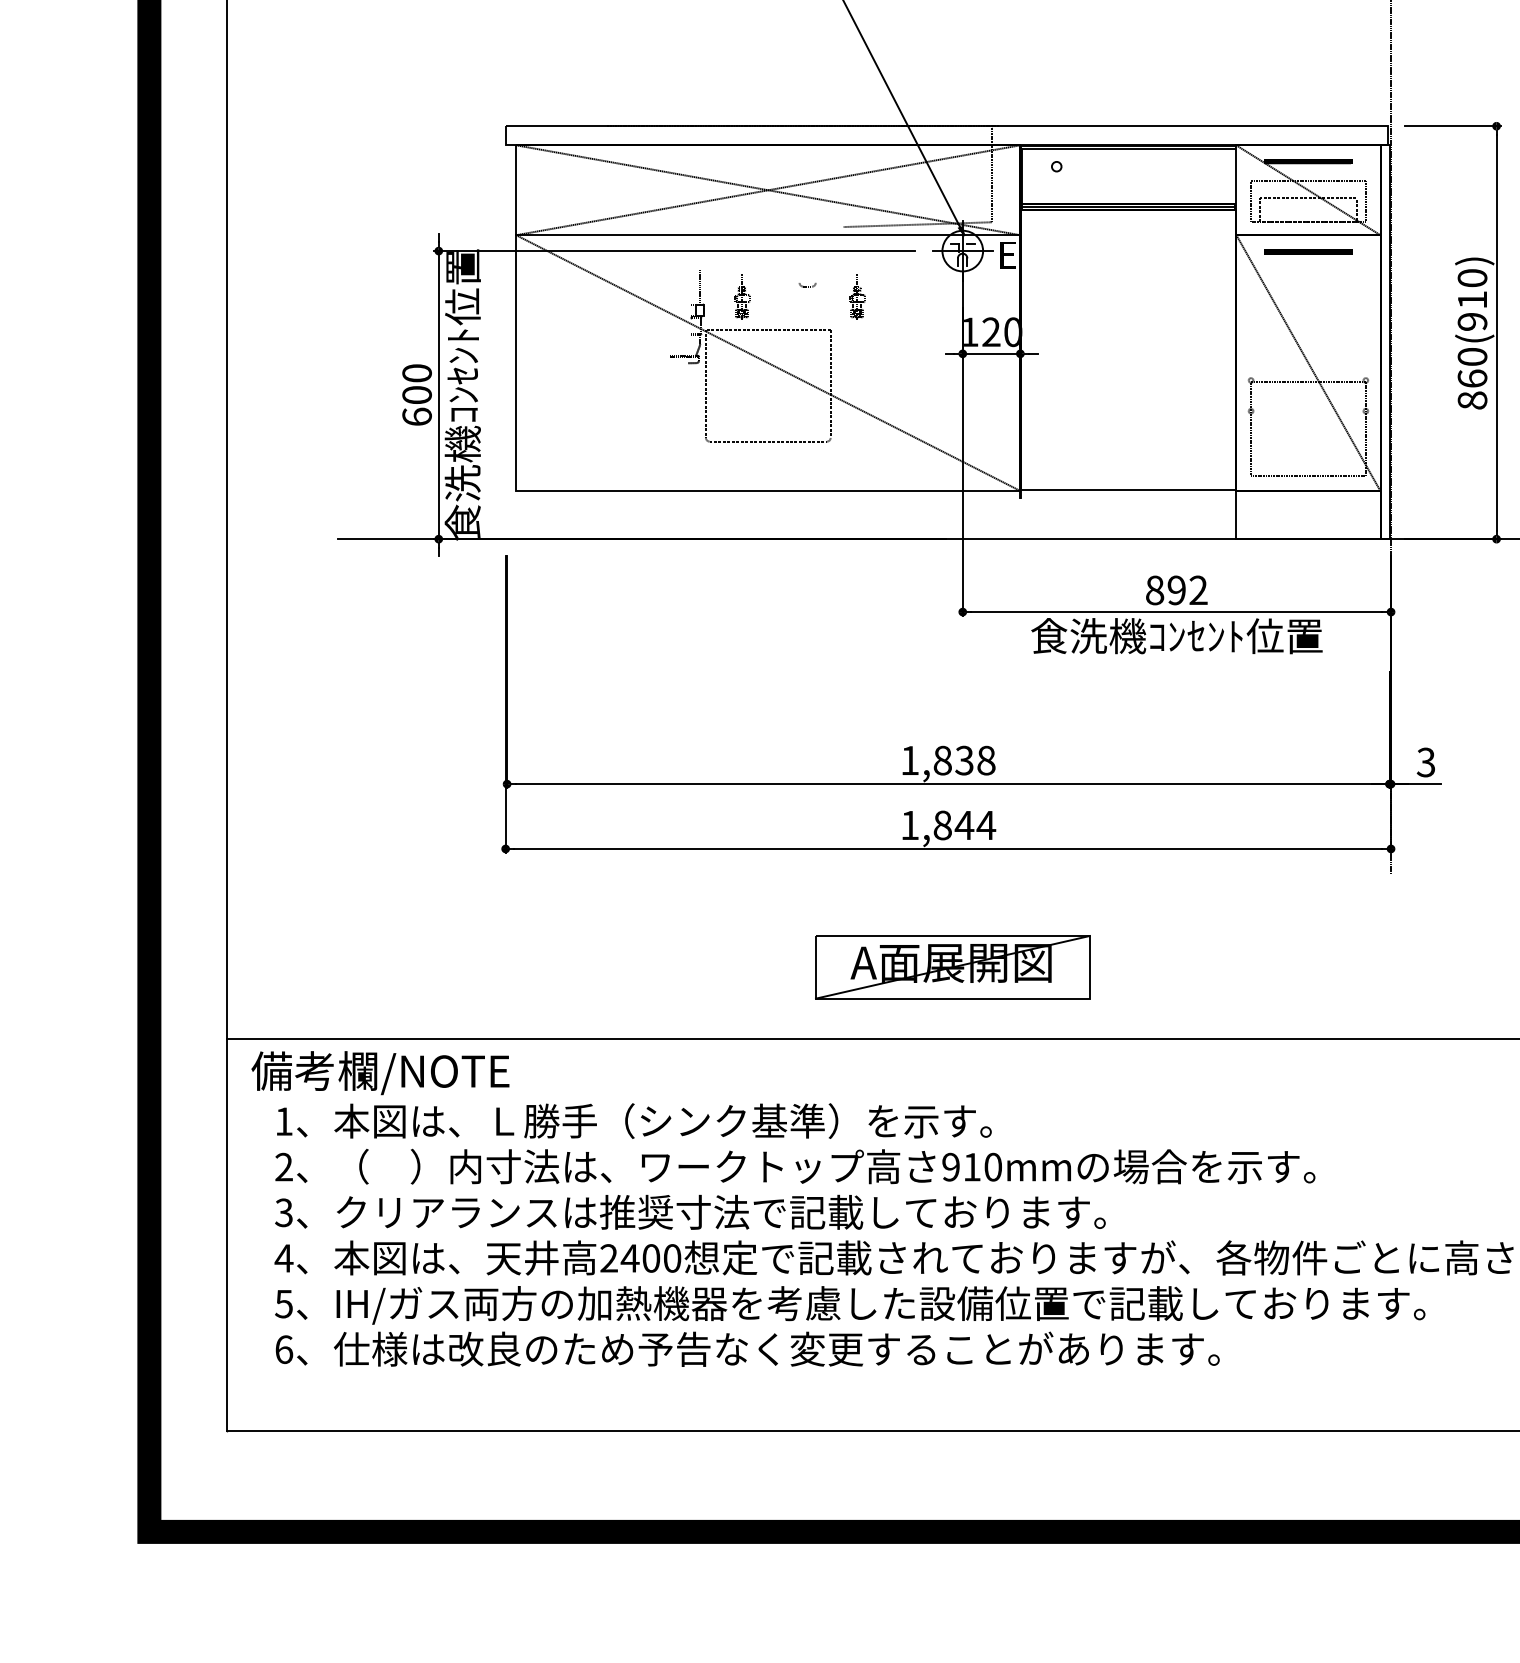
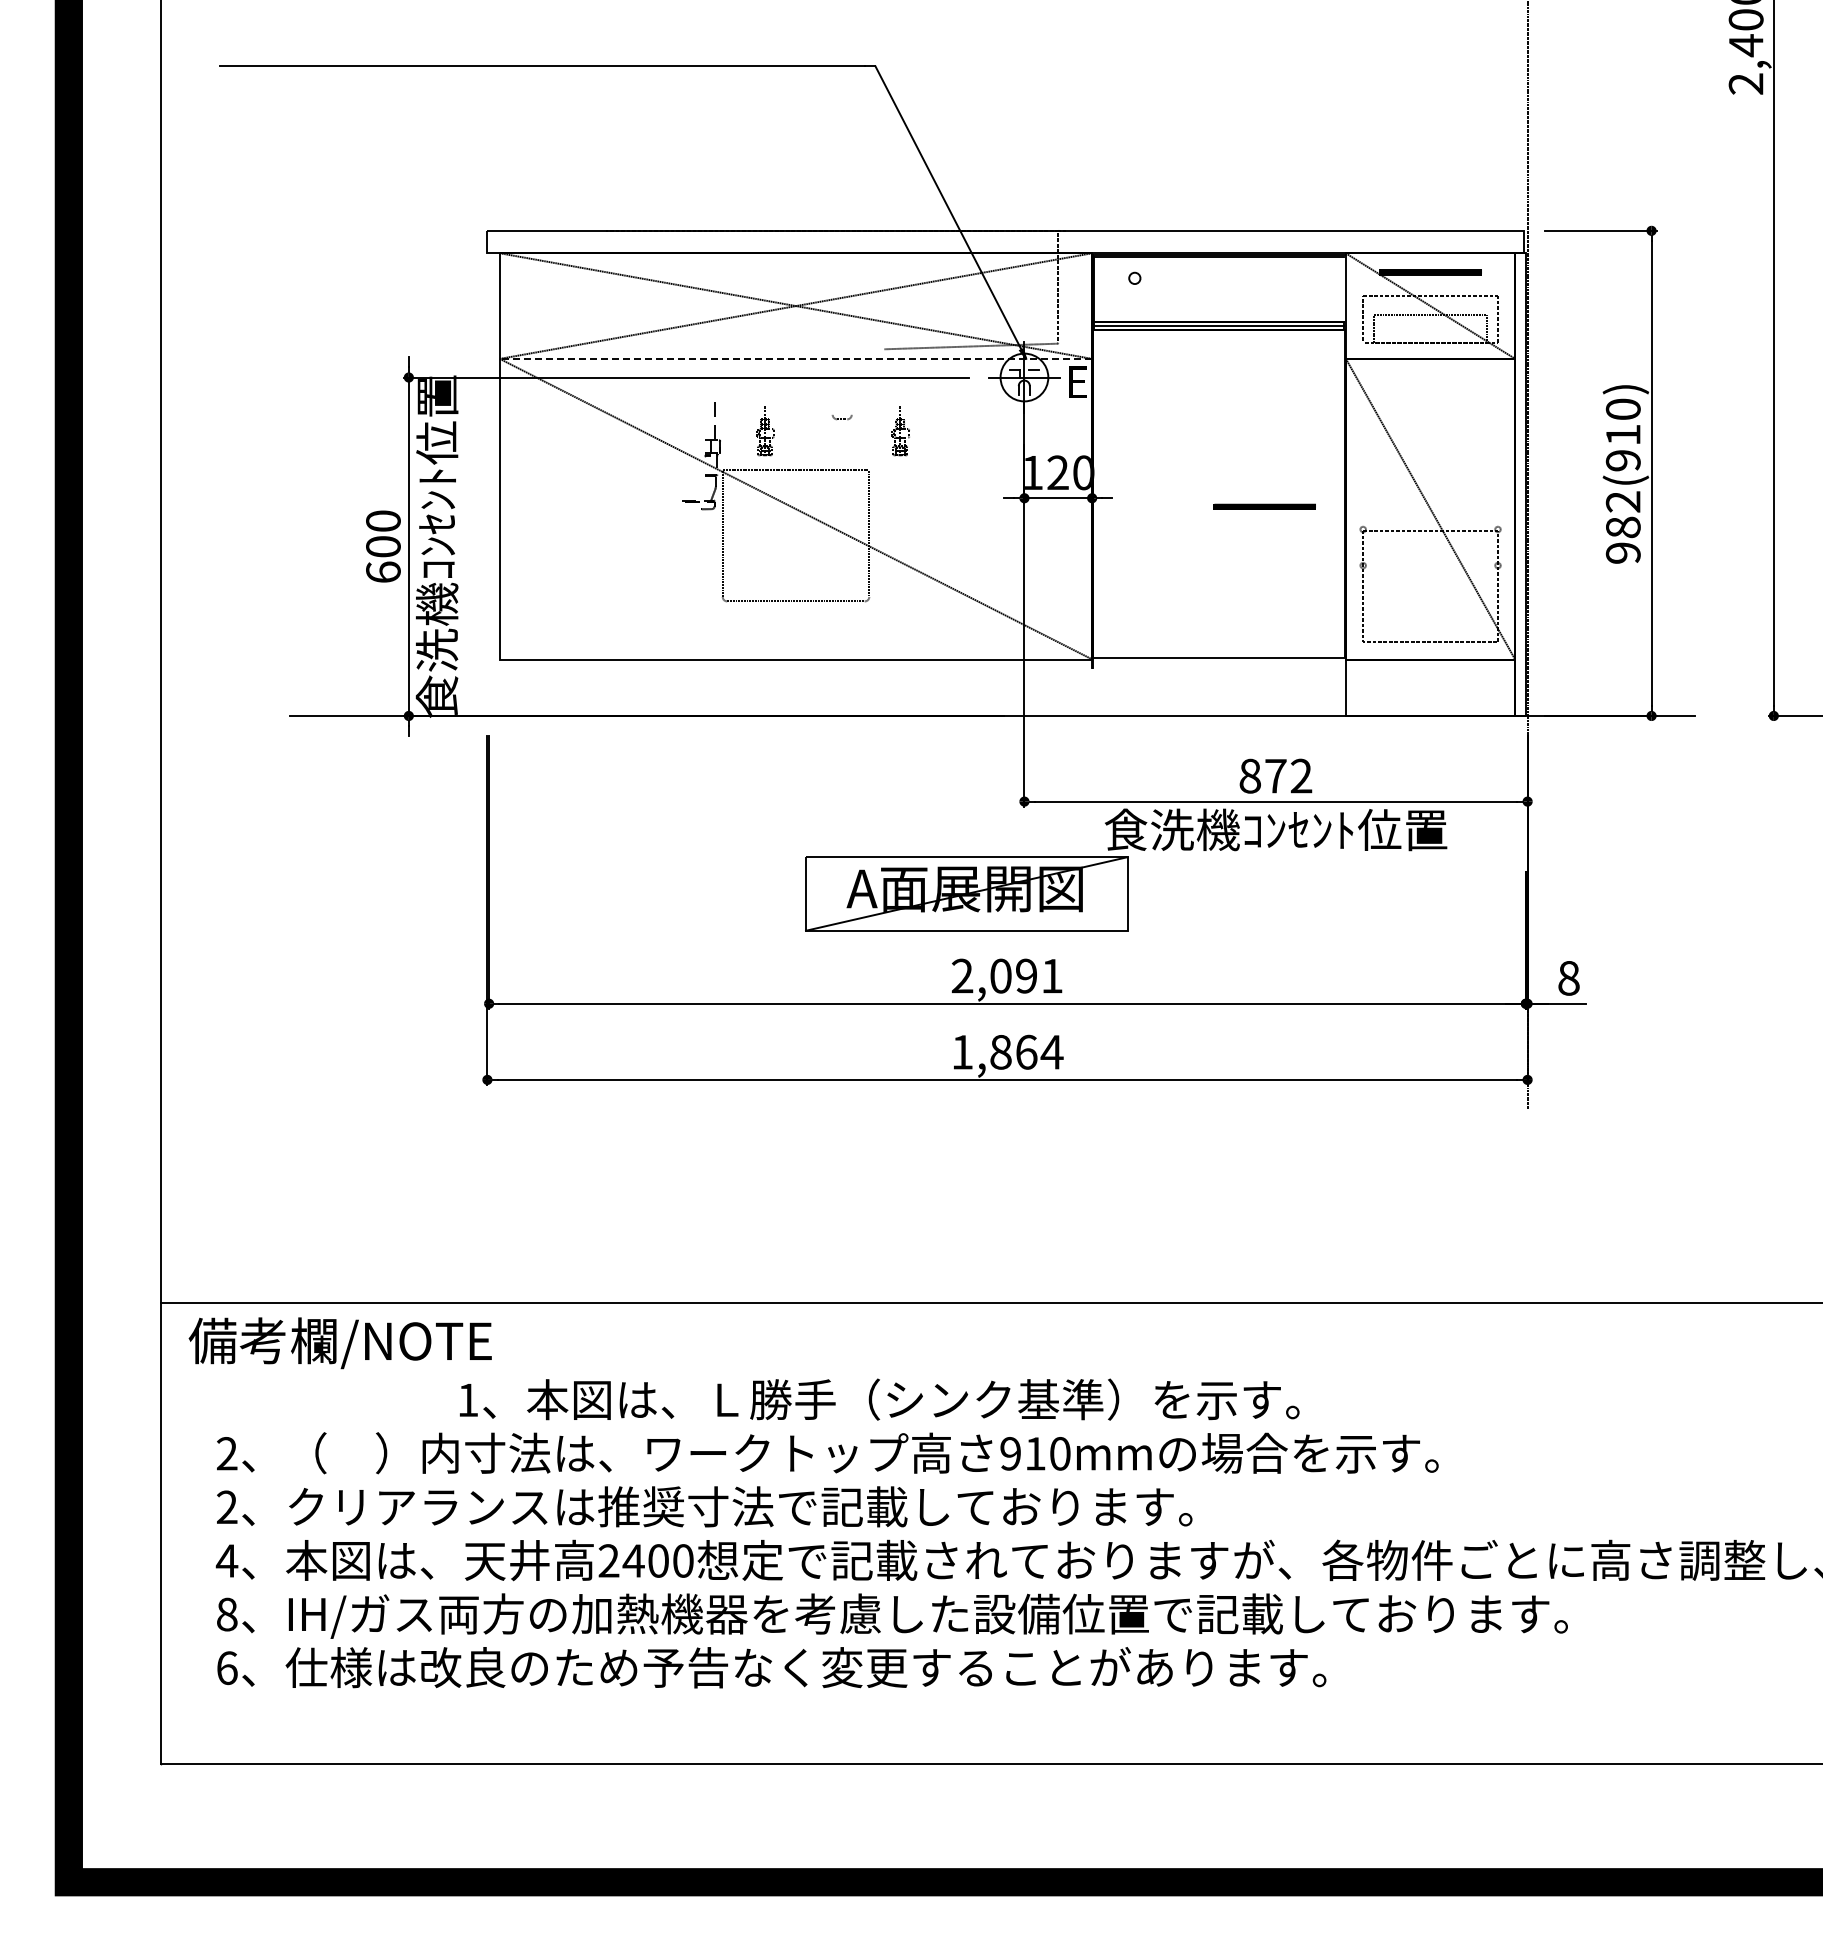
line: (767, 234) -> (795, 358), solid -> dashed
part: (1308, 251) -> (1264, 506), moved
text: (1471, 378) -> (1622, 527), 860(910) -> 982(910)
text: (1176, 589) -> (1275, 775), 892 -> 872
text: (947, 760) -> (1006, 975), 1,838 -> 2,091
text: (1425, 761) -> (1568, 977), 3 -> 8
text: (964, 824) -> (1026, 1051), 1,844 -> 1,864
part: (952, 966) -> (966, 893), moved
text: (634, 1120) -> (879, 1399), moved
text: (283, 1212) -> (226, 1507), 3 -> 2
text: (283, 1304) -> (226, 1614), 5 -> 8

